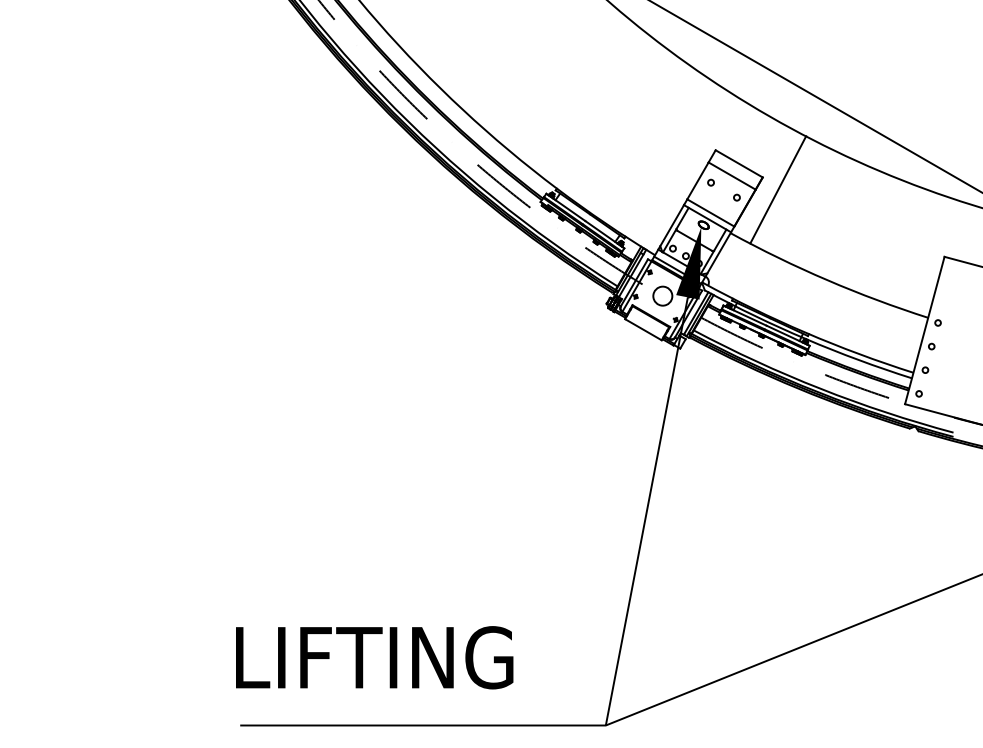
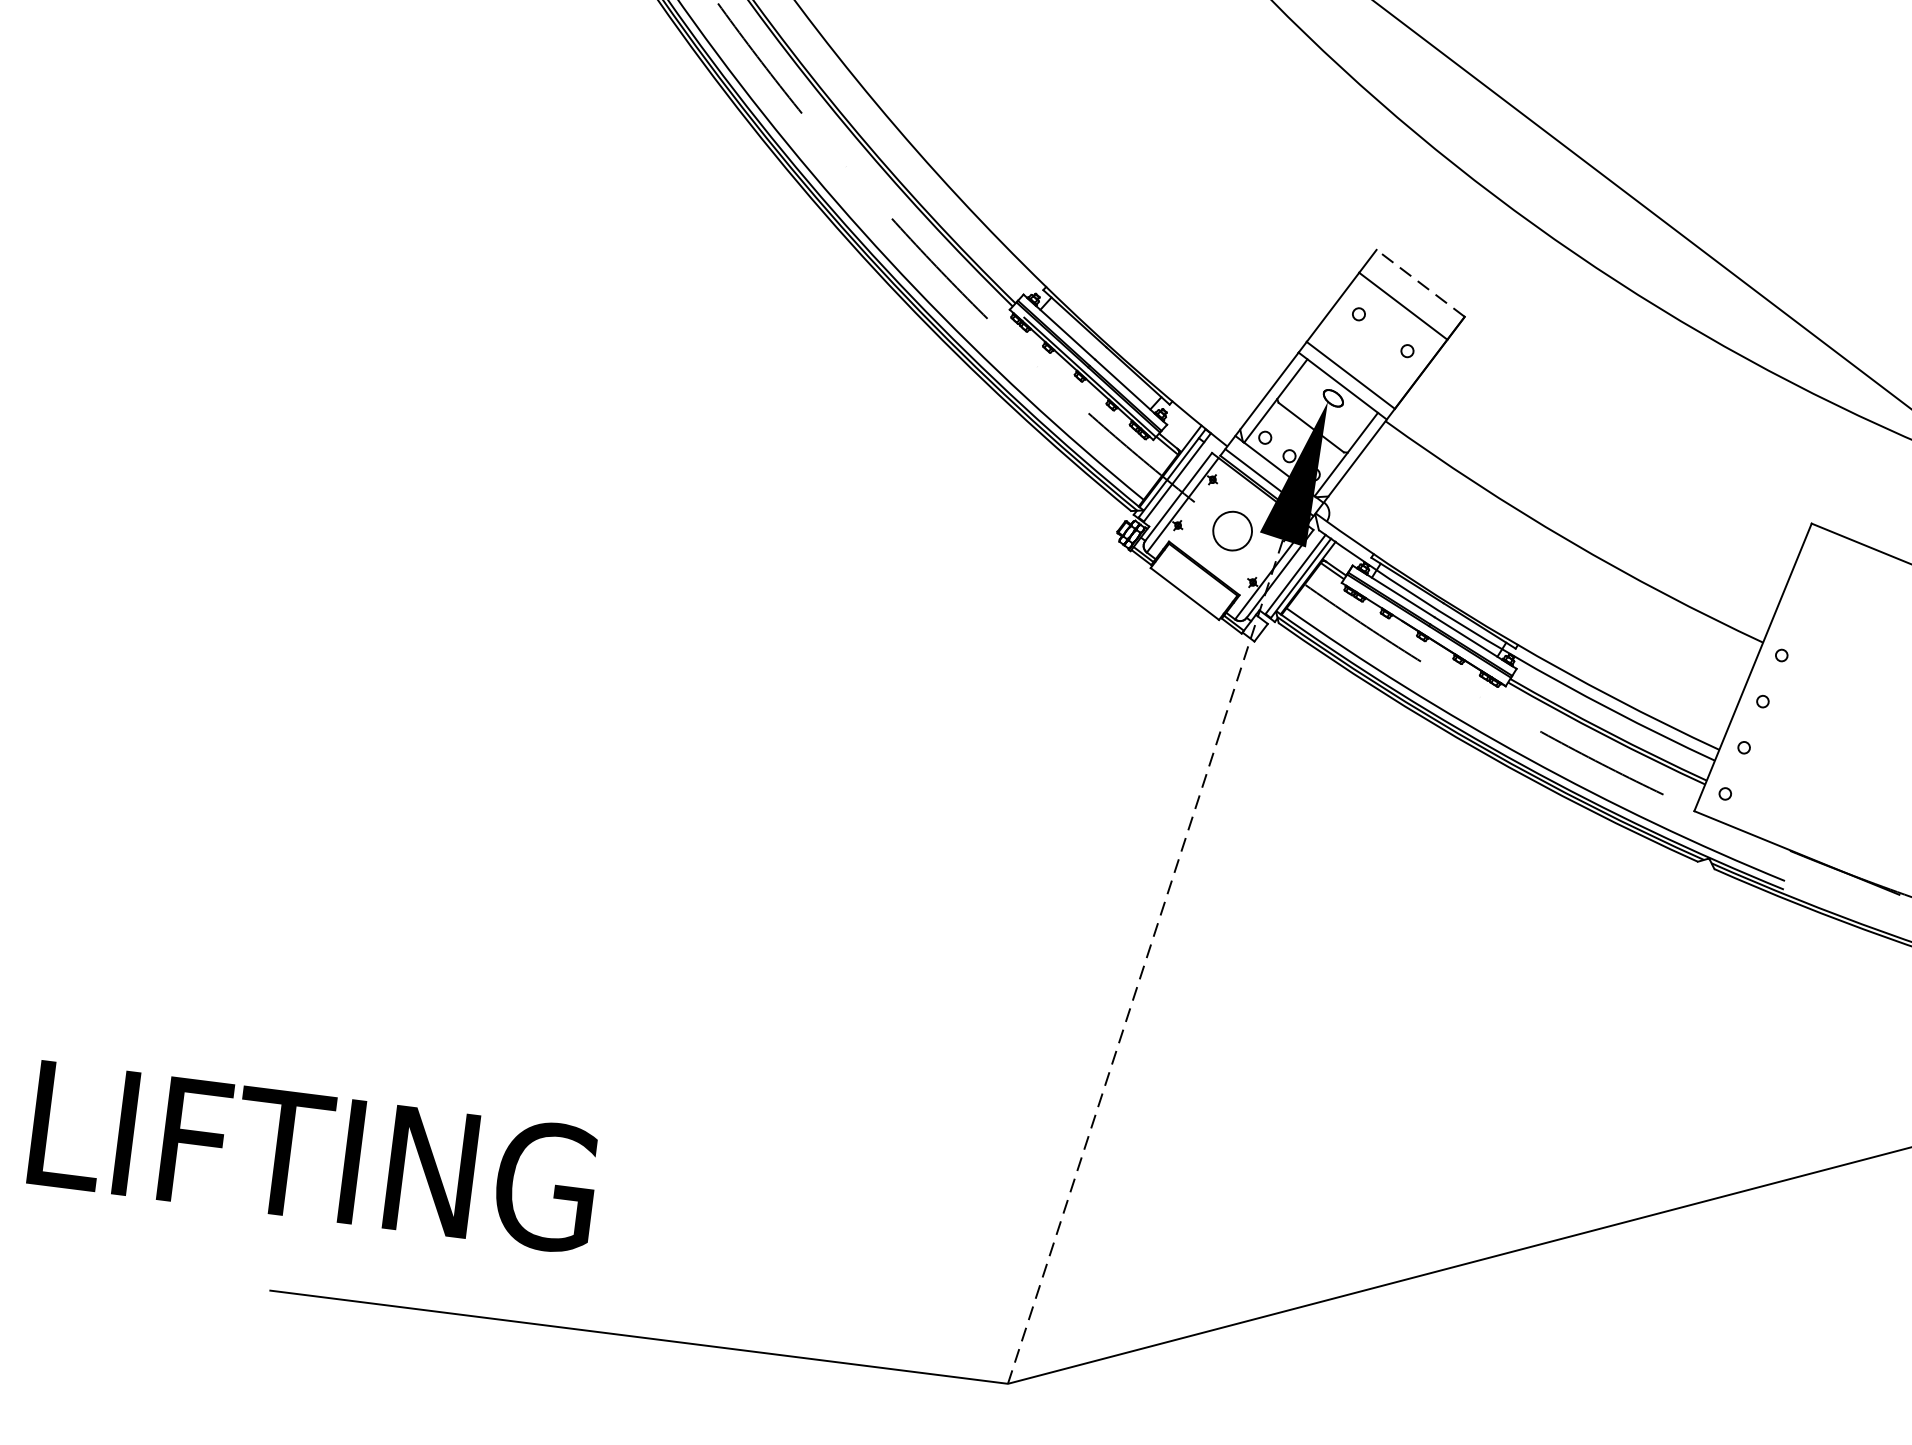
line: (738, 163) -> (1419, 282), solid -> dashed
line: (778, 189) -> (1493, 345), removed
line: (646, 511) -> (1144, 961), solid -> dashed
text: (374, 657) -> (313, 1156), moved

